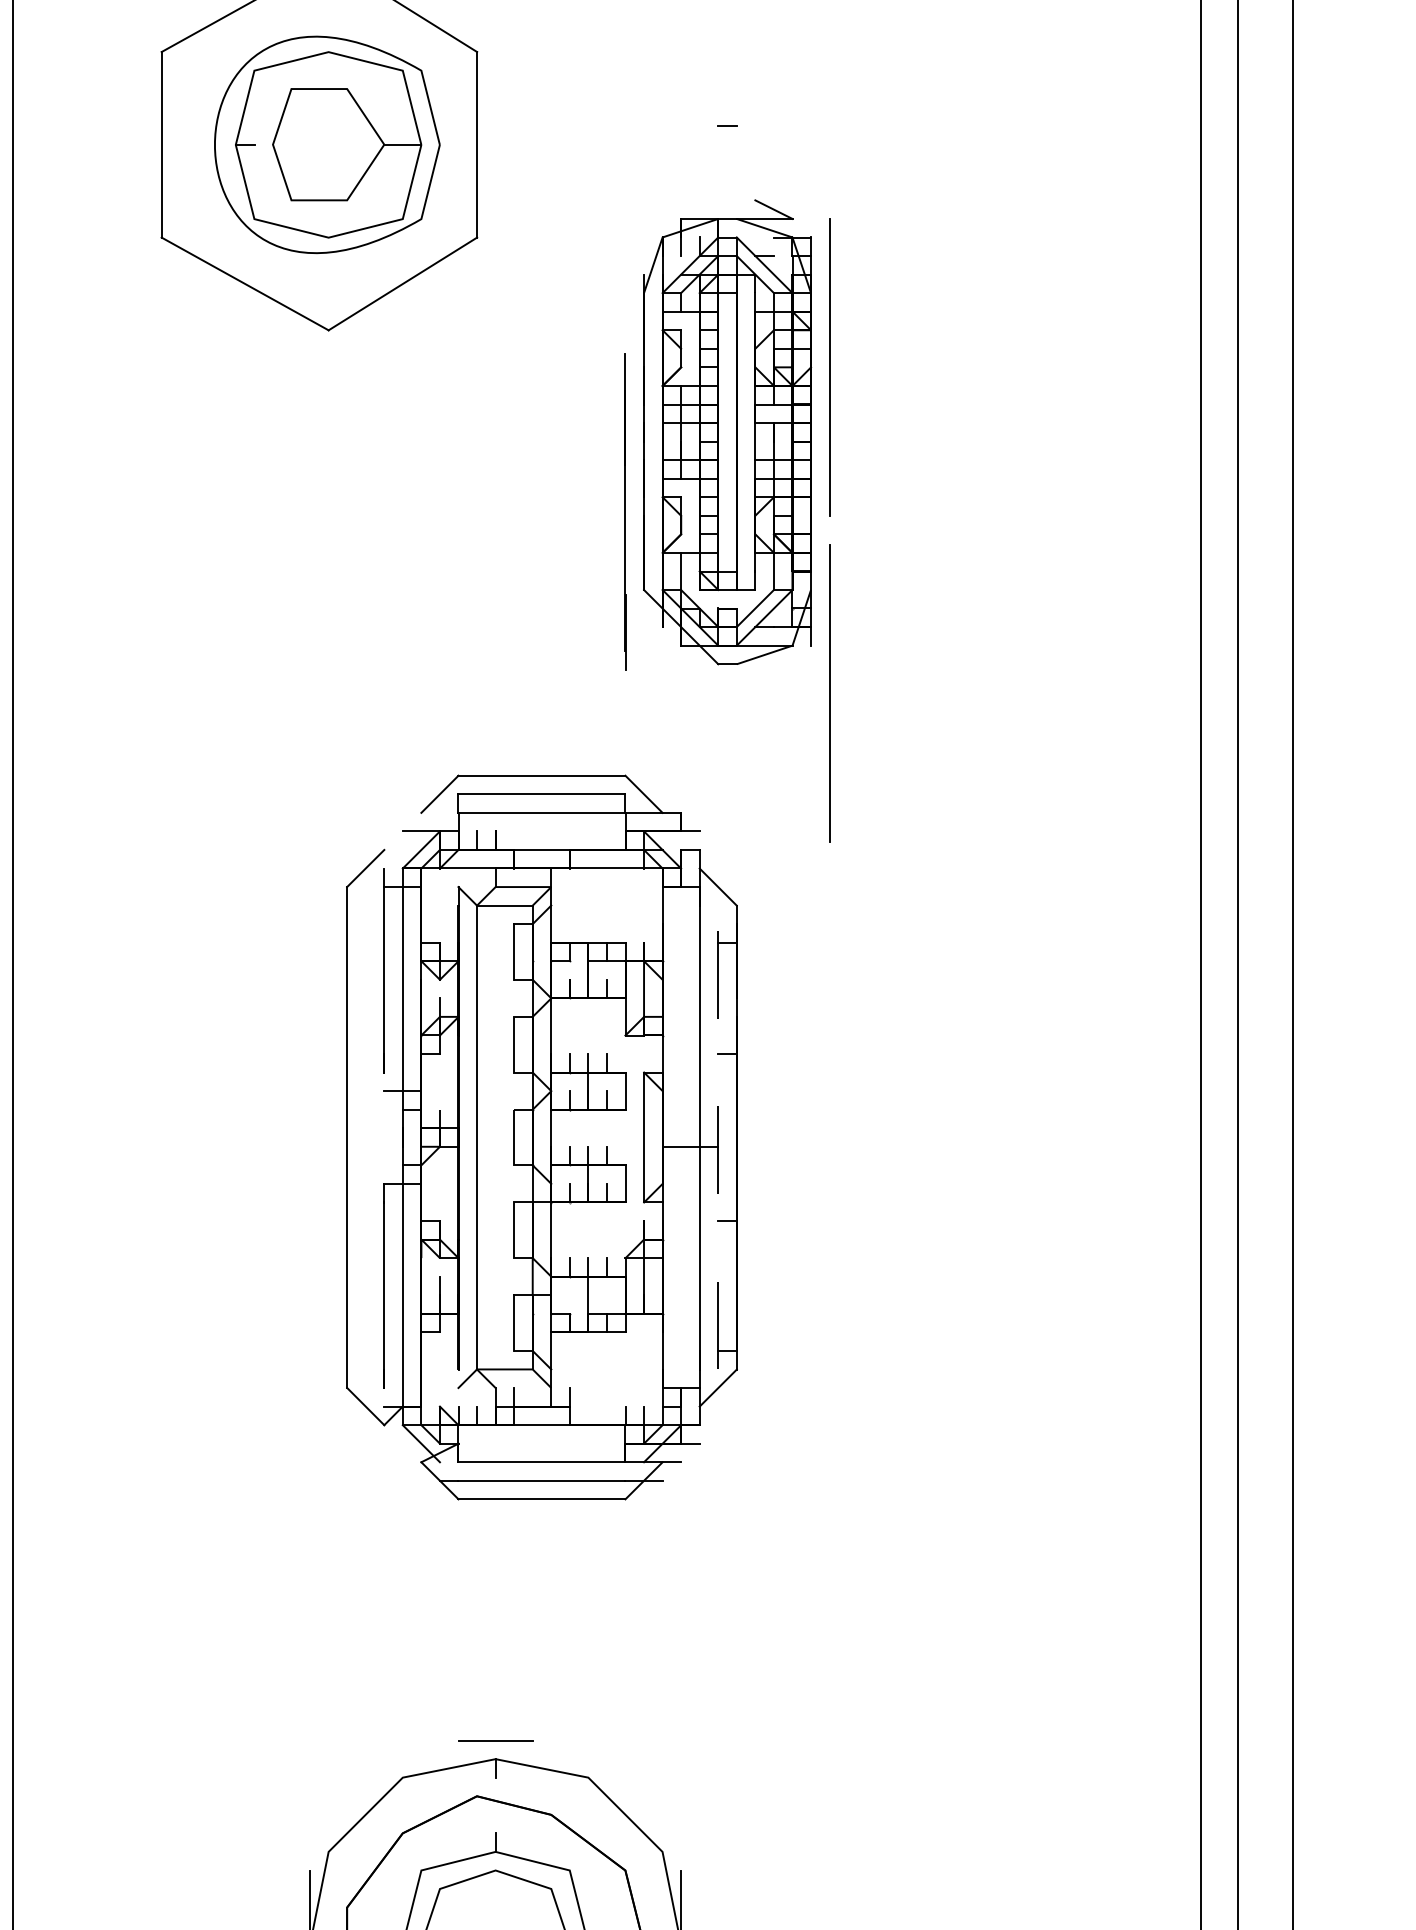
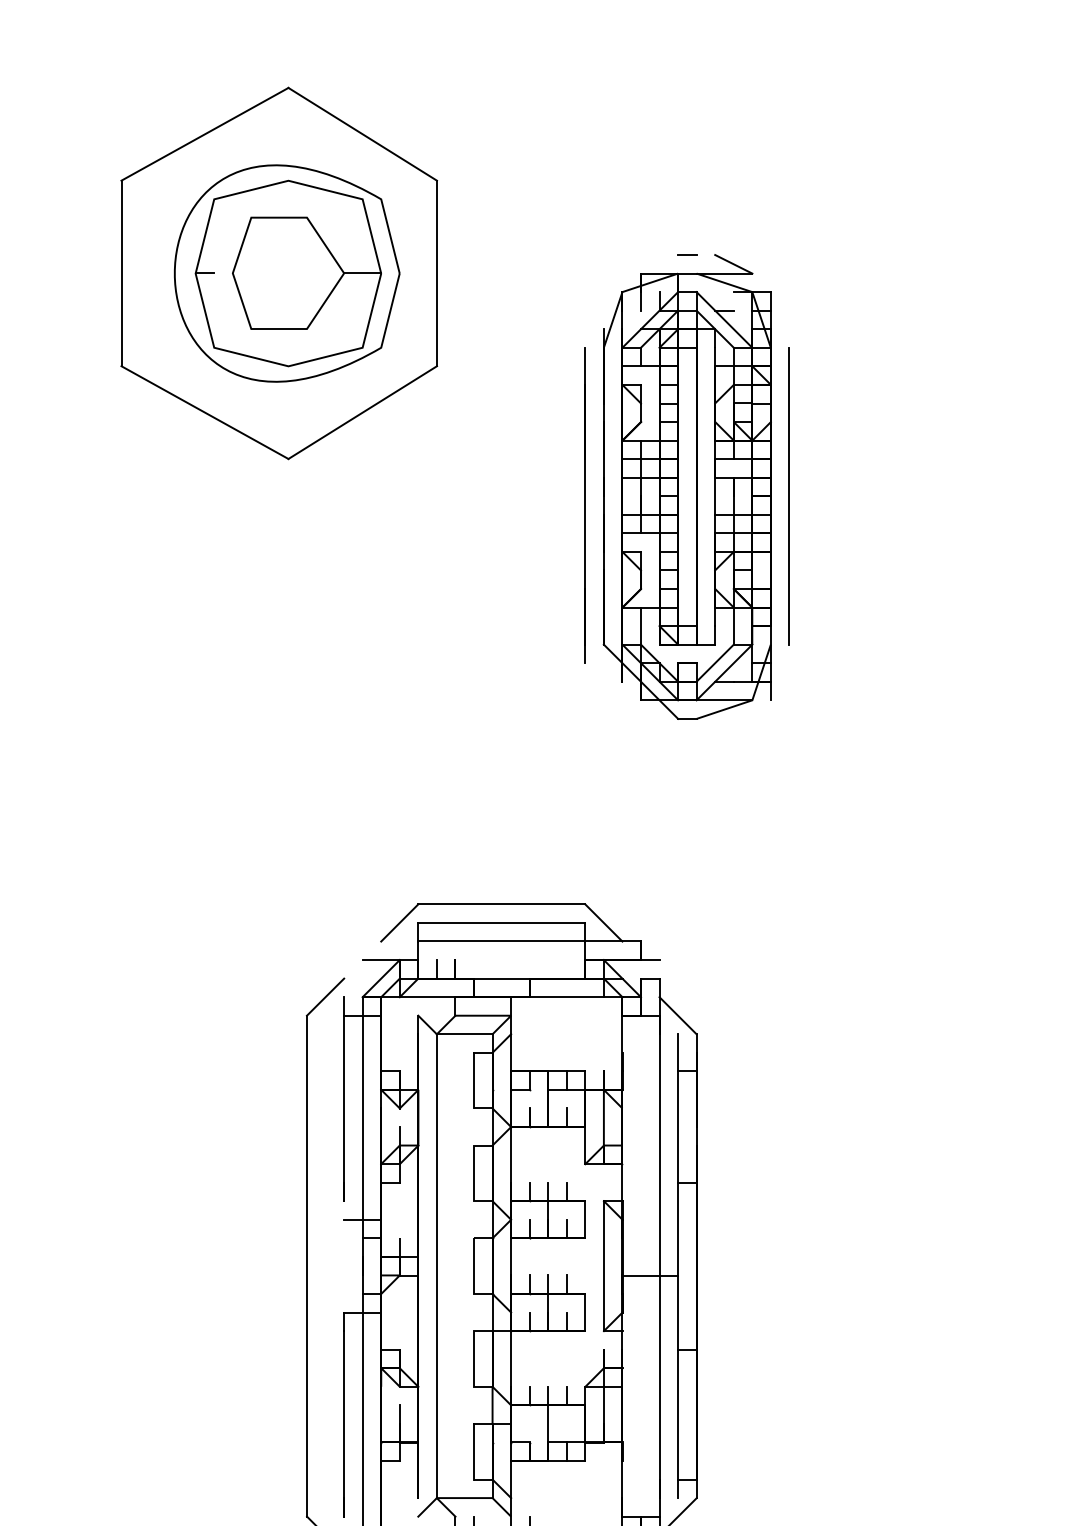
part: (727, 432) -> (687, 487), moved
line: (625, 511) -> (585, 505), moved
line: (829, 693) -> (789, 822), removed
line: (718, 1137) -> (678, 1266), dashed -> solid

